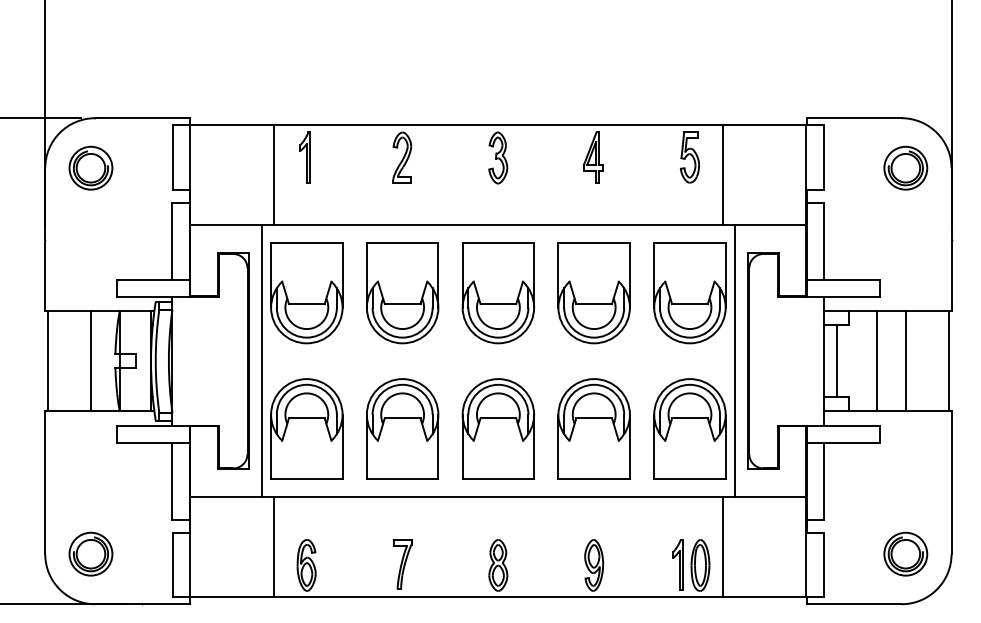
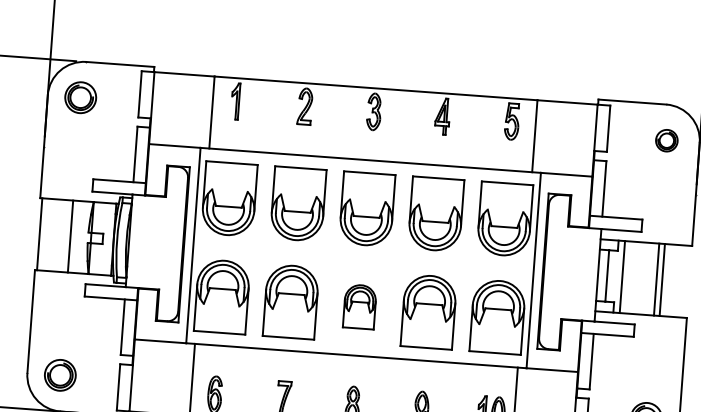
part: (905, 167) -> (666, 140), size x0.7
line: (877, 361) -> (622, 277), moved
line: (948, 361) -> (662, 280), moved
part: (497, 428) -> (359, 306), size x0.6

